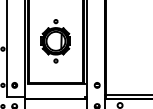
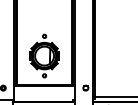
part: (55, 41) -> (44, 56), moved

